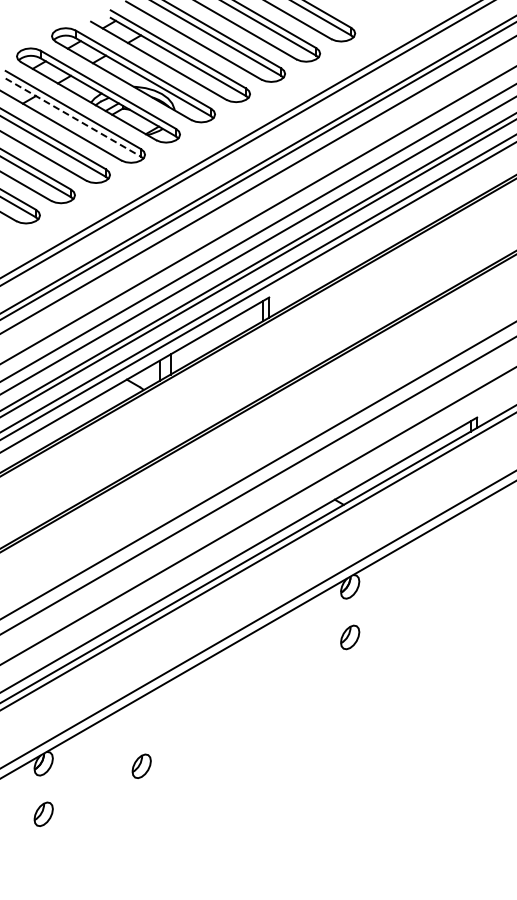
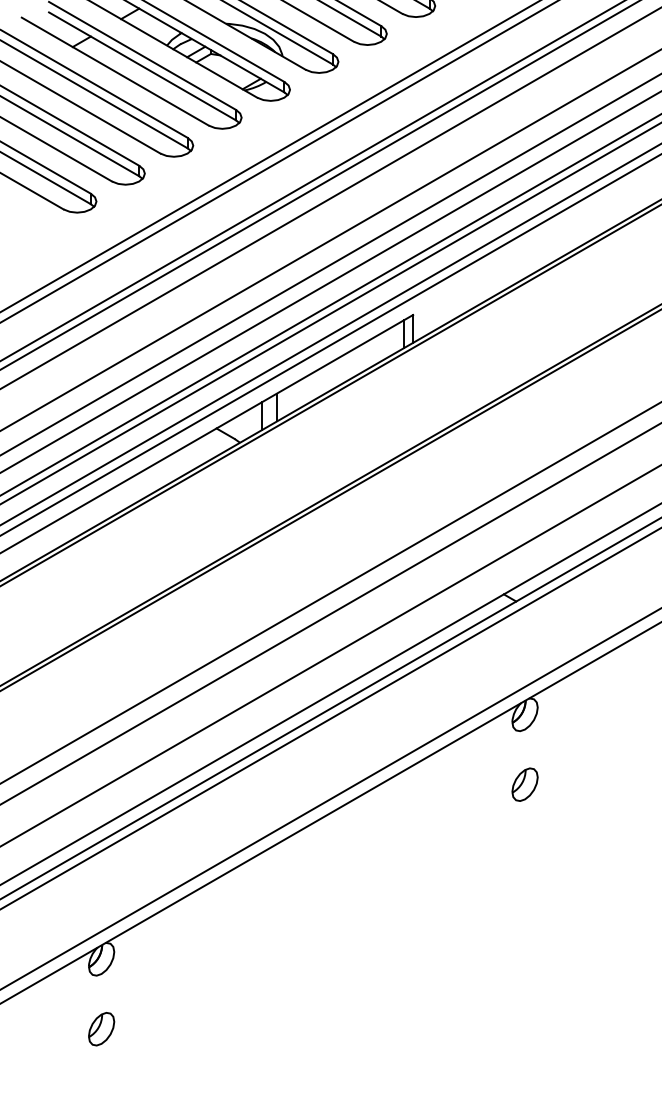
line: (73, 117) -> (142, 66), dashed -> solid
part: (141, 765) -> (236, 961), removed

